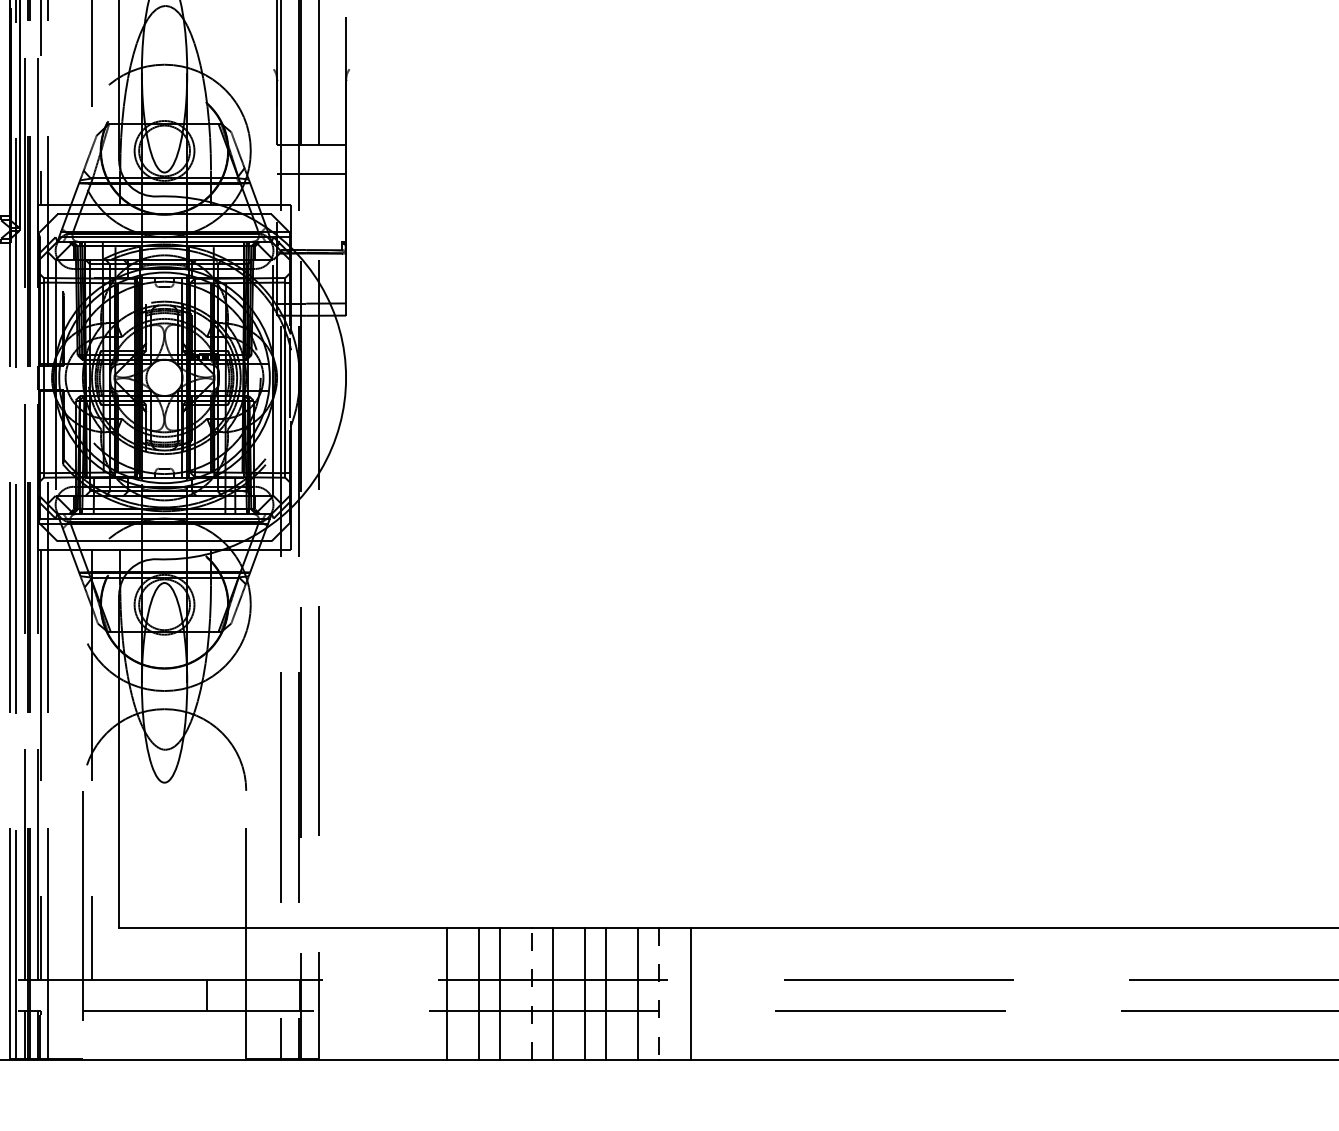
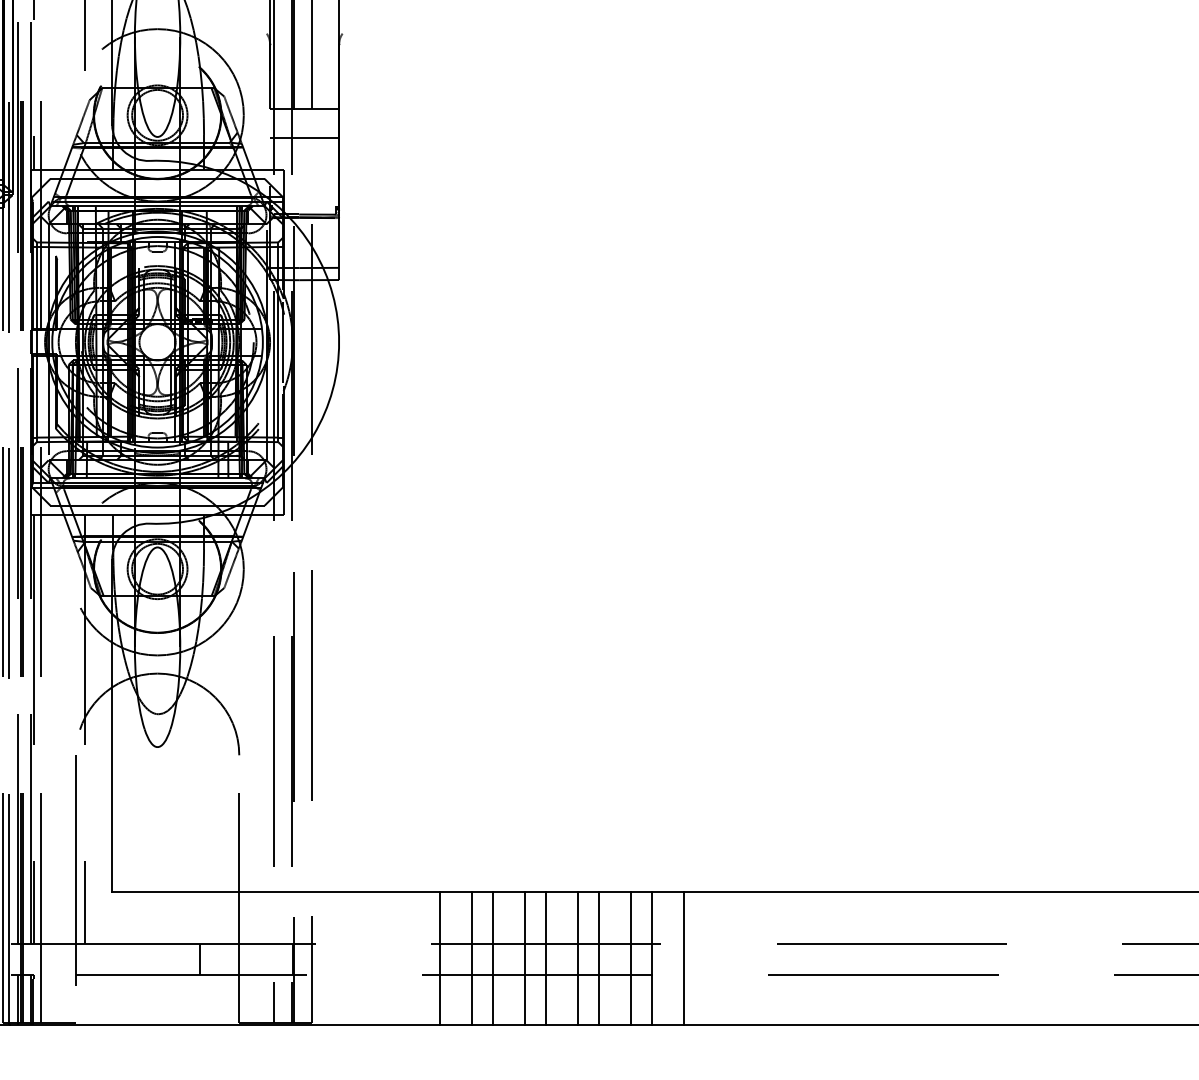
line: (532, 993) -> (525, 957), dashed -> solid
line: (658, 994) -> (651, 958), dashed -> solid

